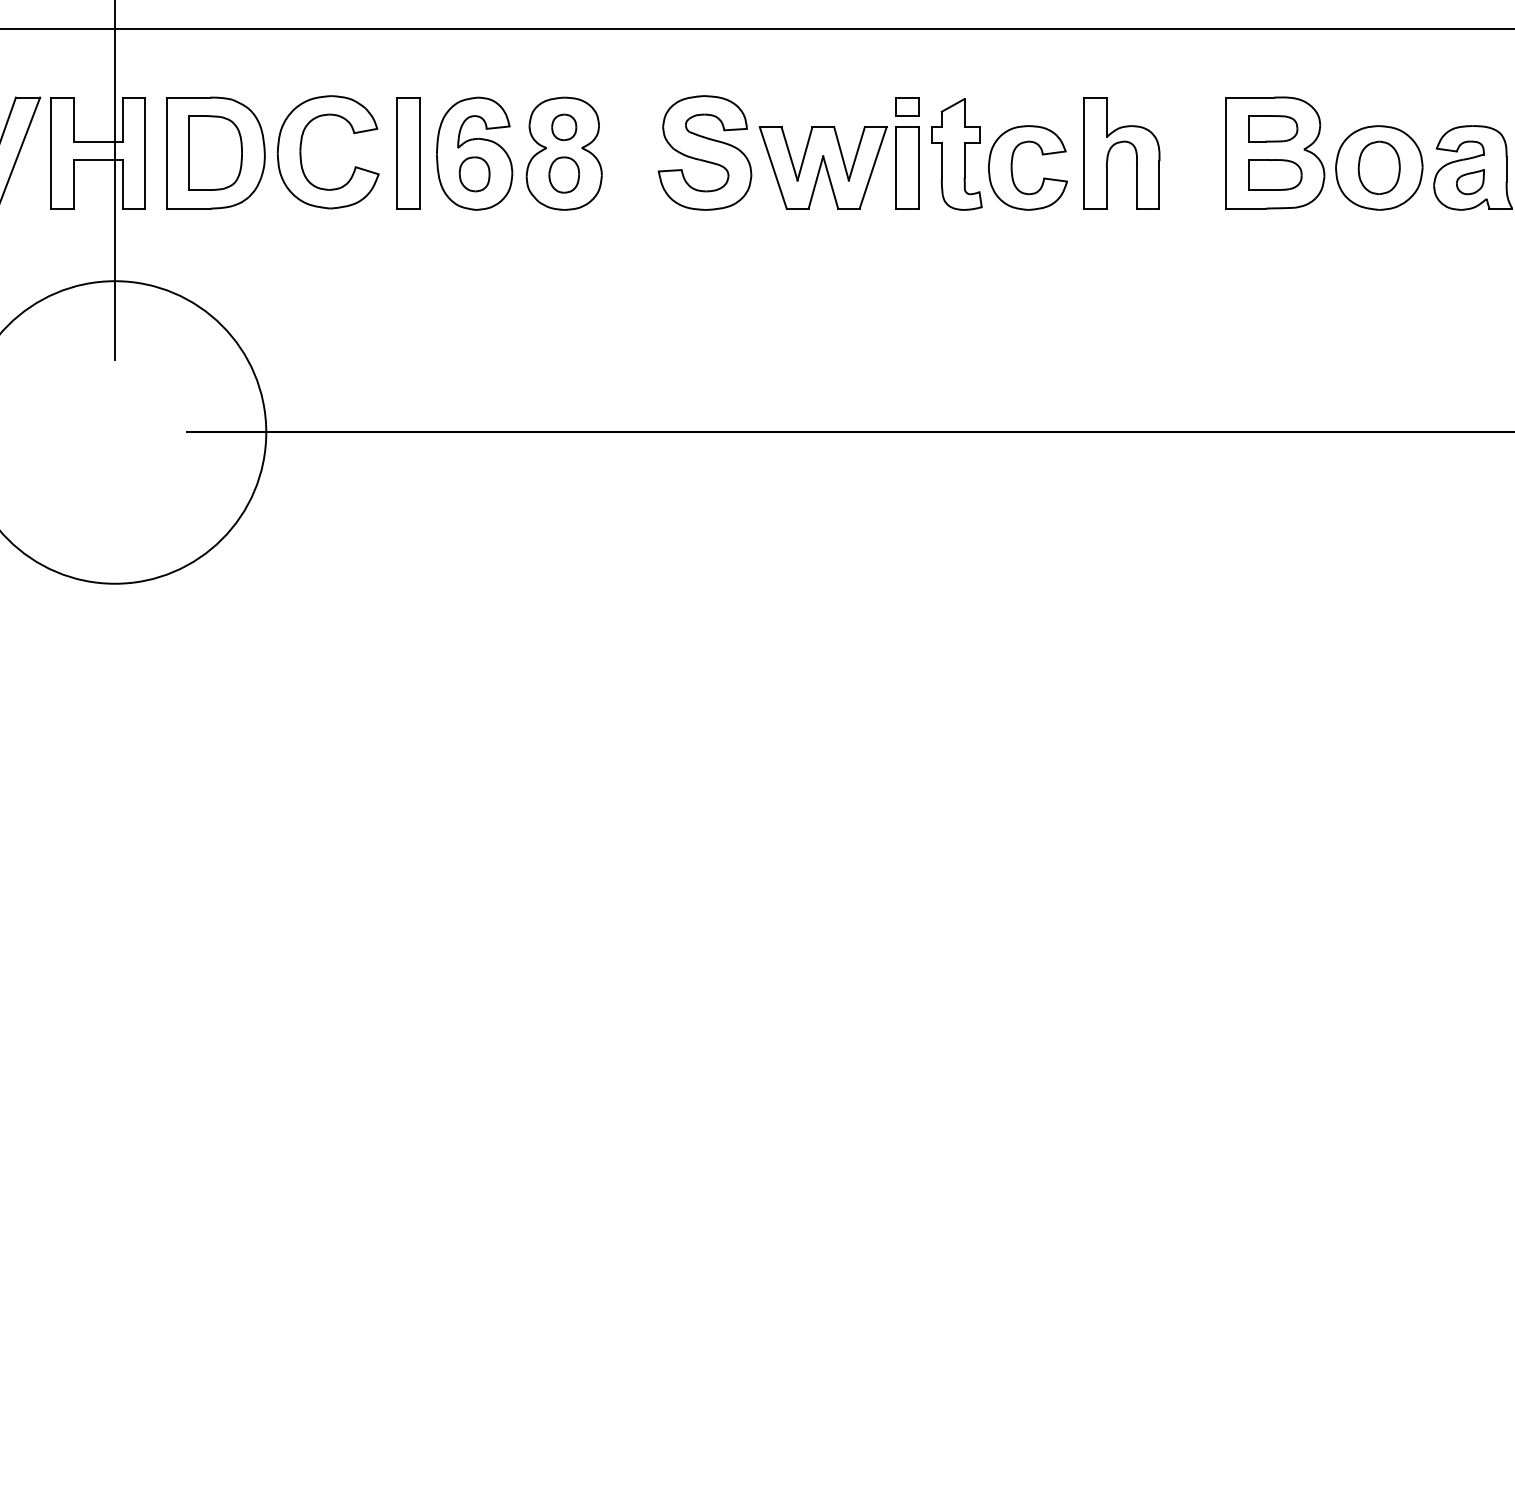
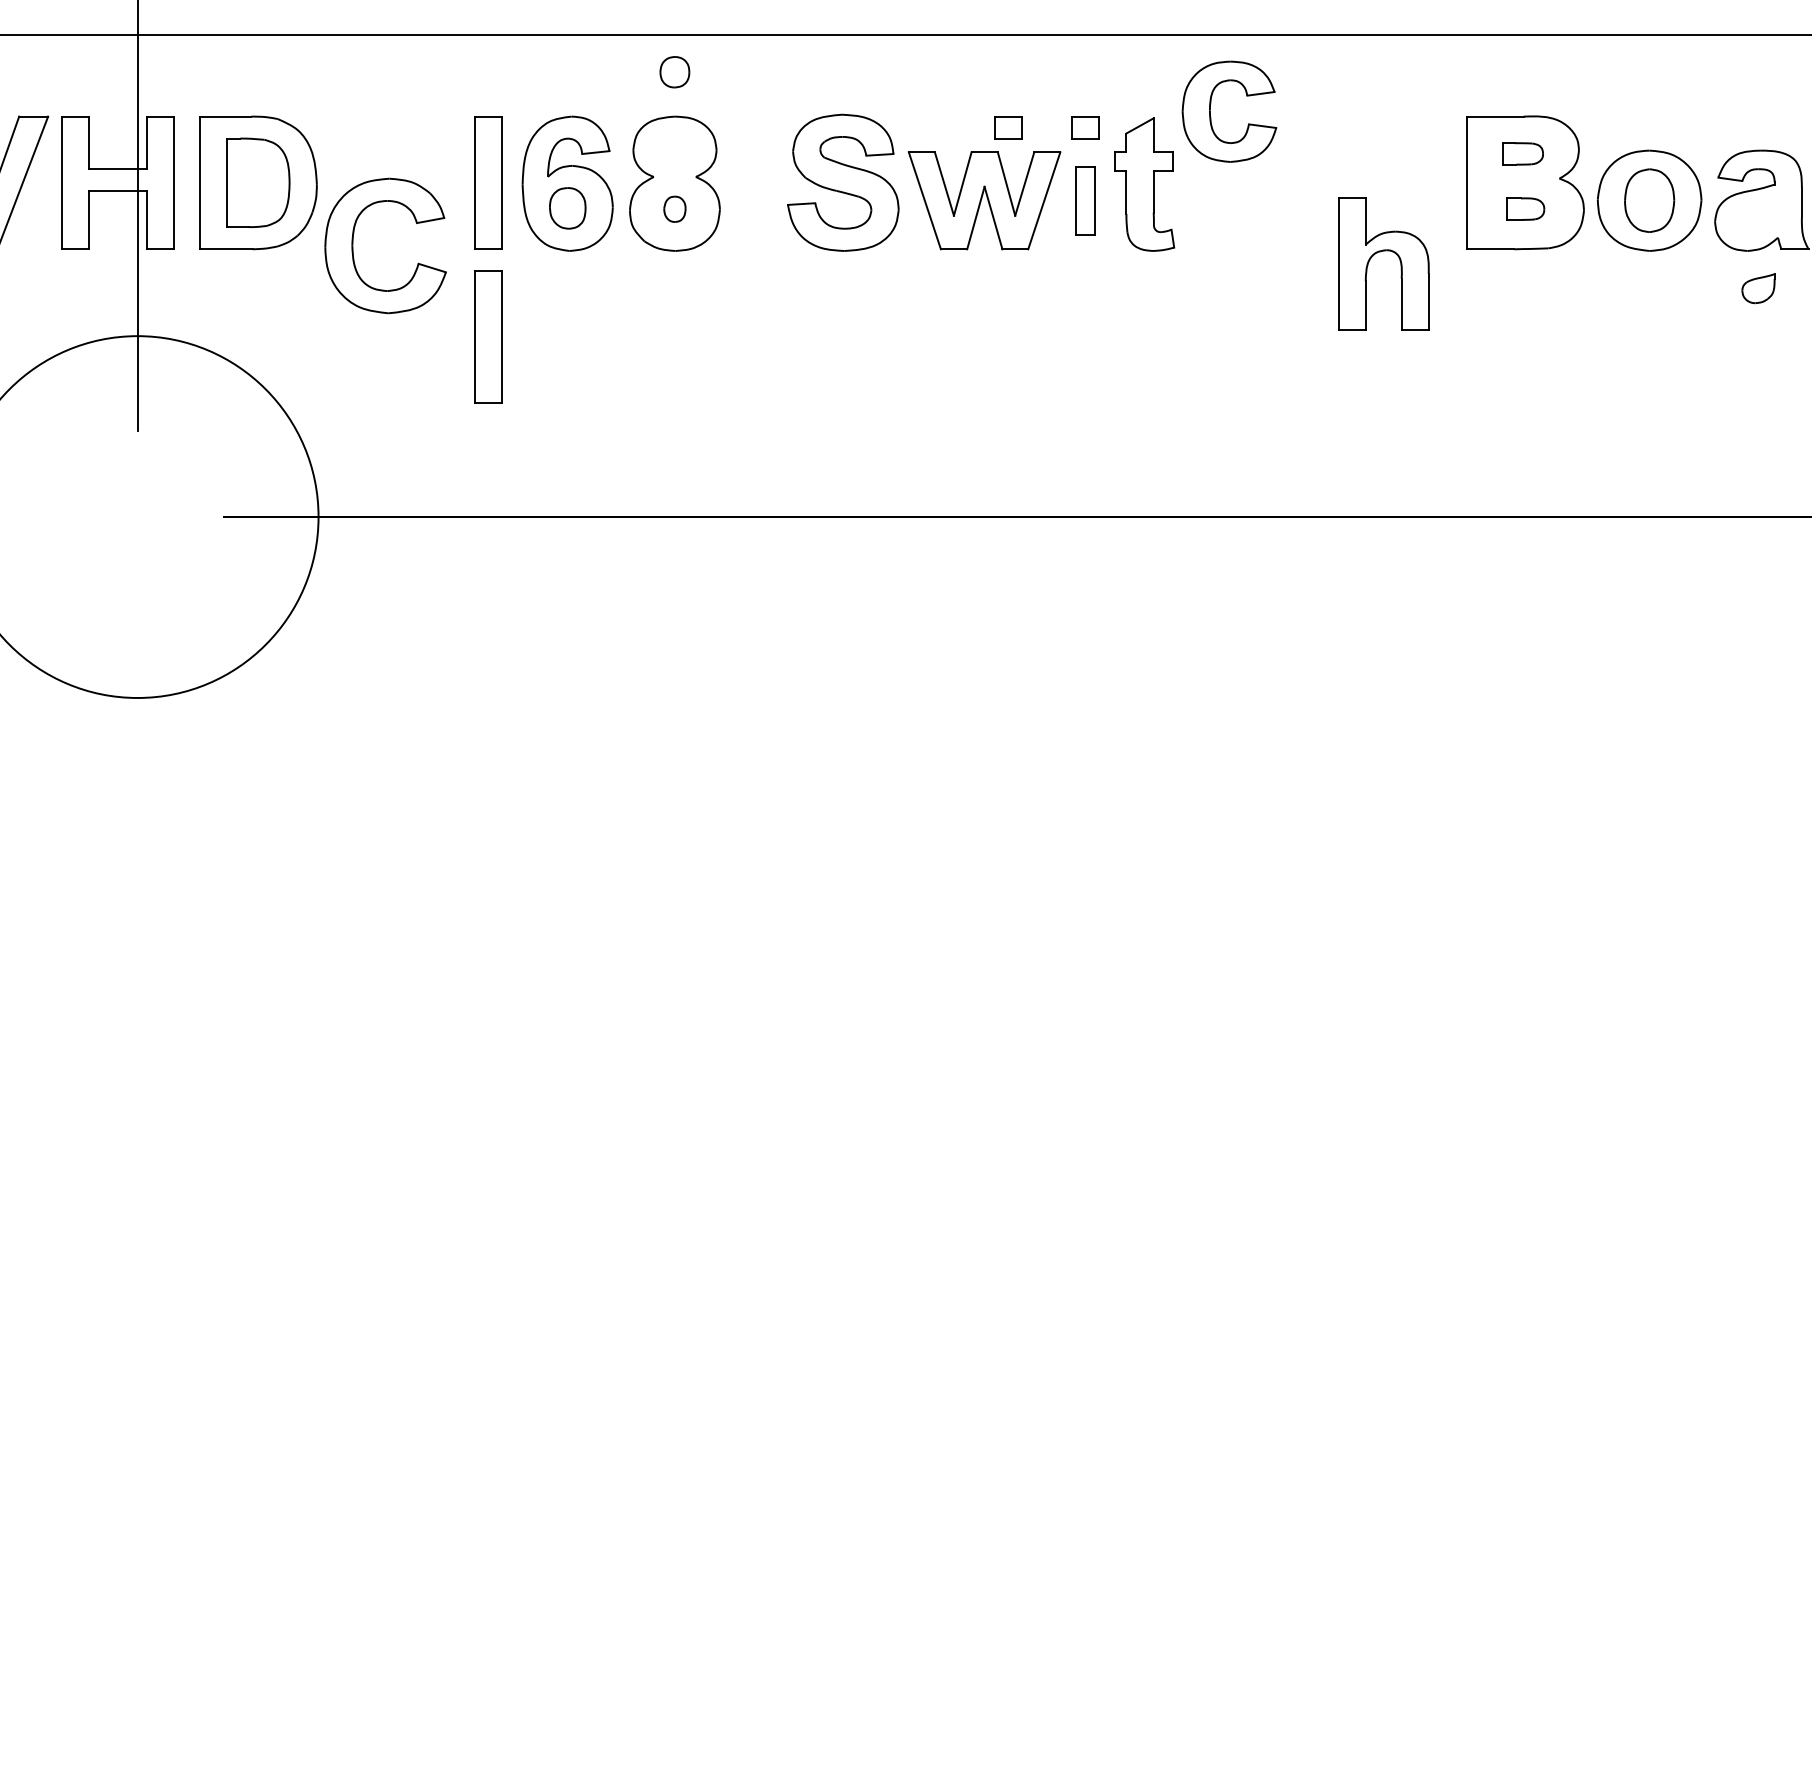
part: (843, 106) -> (1008, 127), added
part: (563, 127) -> (674, 72), moved
part: (1273, 128) -> (1522, 153), size x0.7
part: (1119, 143) -> (1380, 252), moved
part: (301, 151) -> (353, 245), moved
part: (907, 167) -> (1085, 200), size x0.7
part: (1012, 172) -> (1211, 117), moved
part: (1275, 174) -> (1525, 208), size x0.6
part: (563, 175) -> (674, 209), size x0.6
part: (1470, 181) -> (1758, 288), moved
part: (408, 281) -> (488, 336), added

